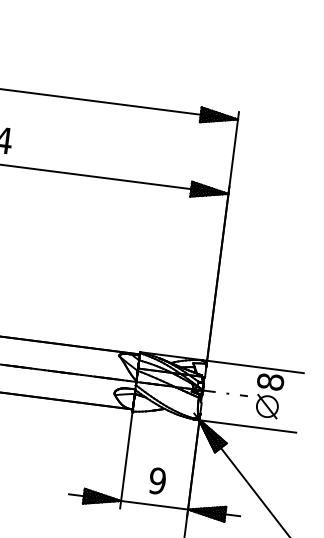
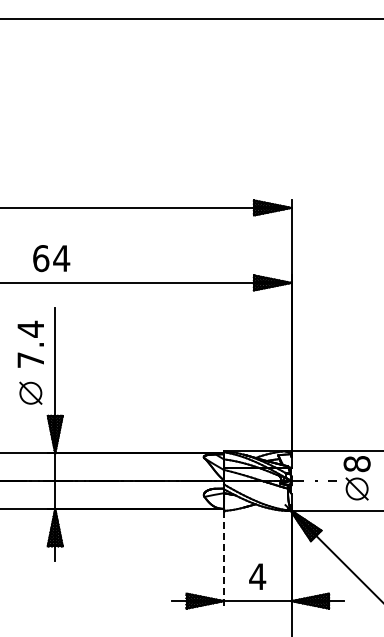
line: (126, 459) -> (224, 559), solid -> dashed
text: (157, 480) -> (257, 576), 9 -> 4

